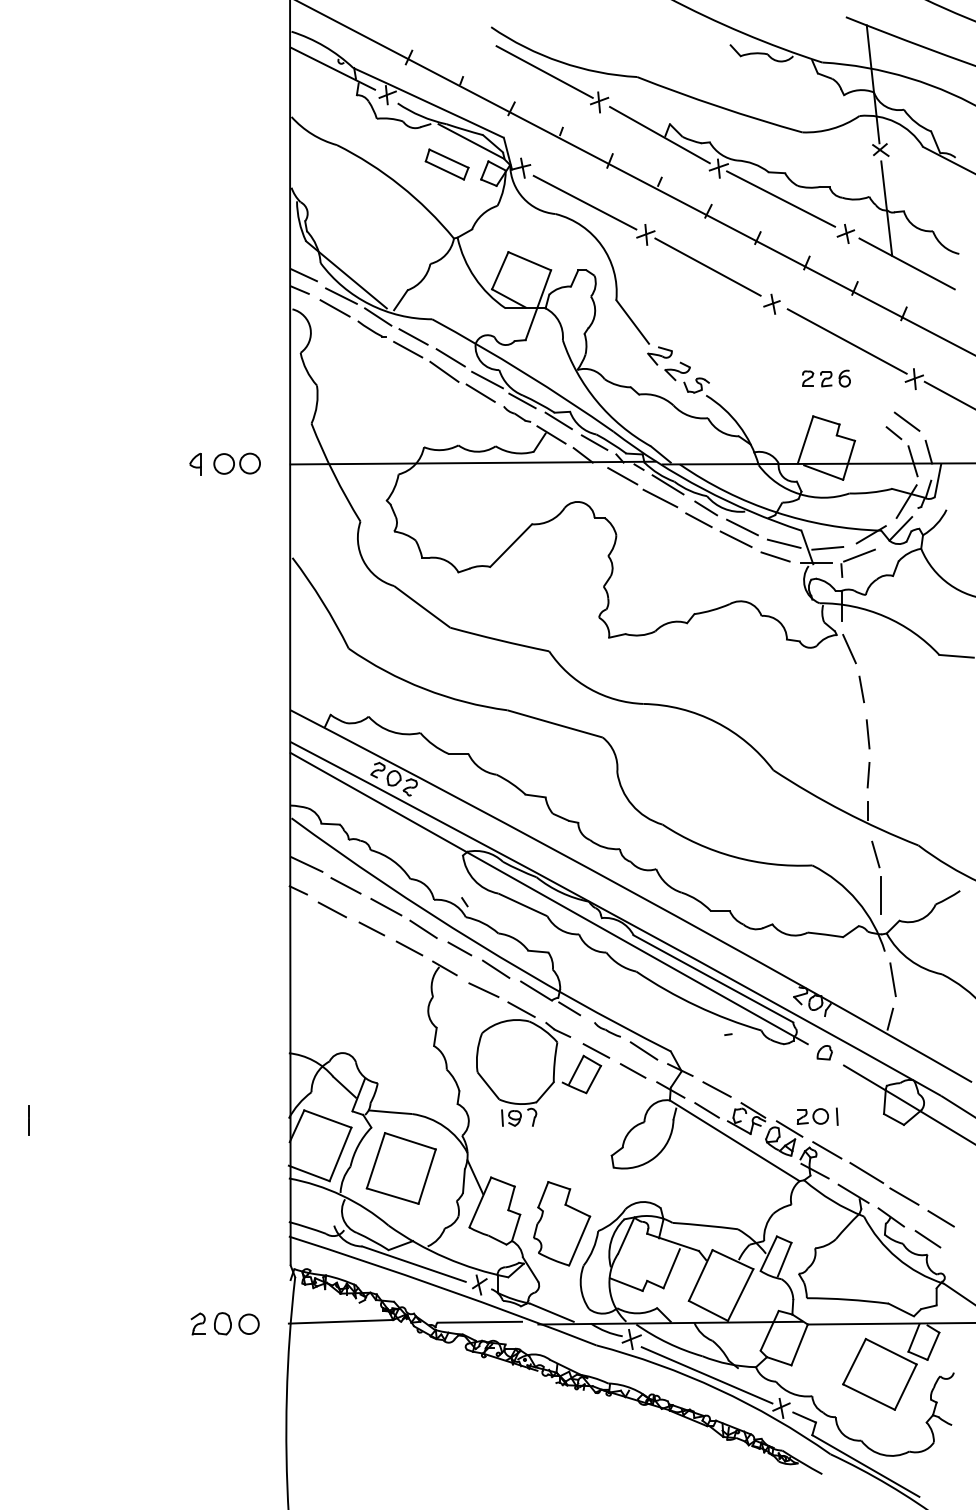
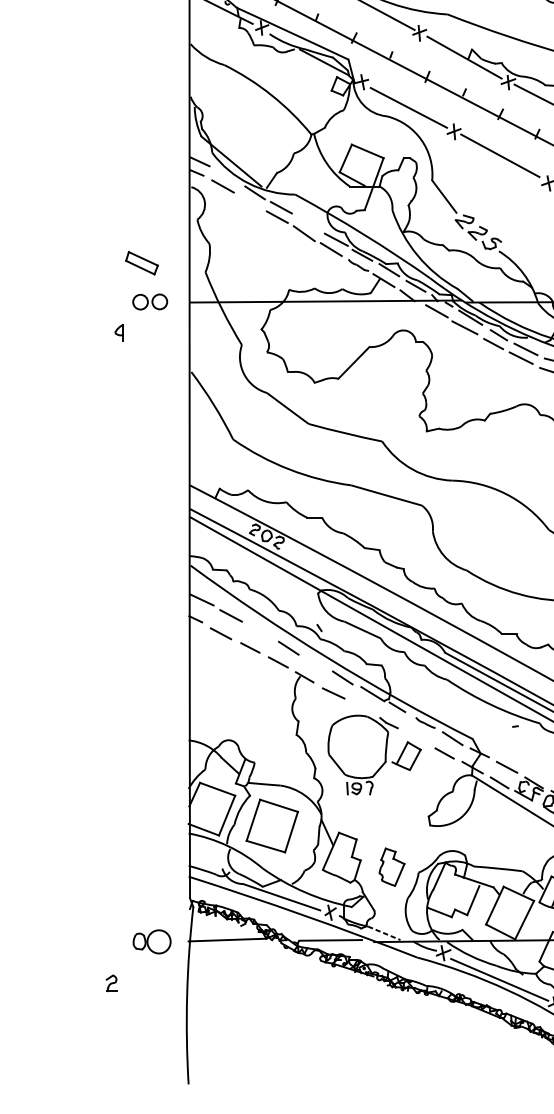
part: (446, 164) -> (141, 263), moved
line: (341, 295) -> (227, 176), removed
part: (371, 328) -> (250, 201), removed
line: (450, 357) -> (308, 223), removed
part: (195, 464) -> (119, 333), moved
line: (386, 907) -> (261, 631), removed
line: (459, 948) -> (315, 662), removed
line: (521, 1009) -> (361, 707), removed
line: (596, 1050) -> (417, 738), removed
part: (562, 1223) -> (392, 866), size x0.6
line: (551, 1312) -> (383, 933), solid -> dashed
part: (197, 1323) -> (111, 982), moved
circle: (248, 1324) -> (158, 942), size x1.6

